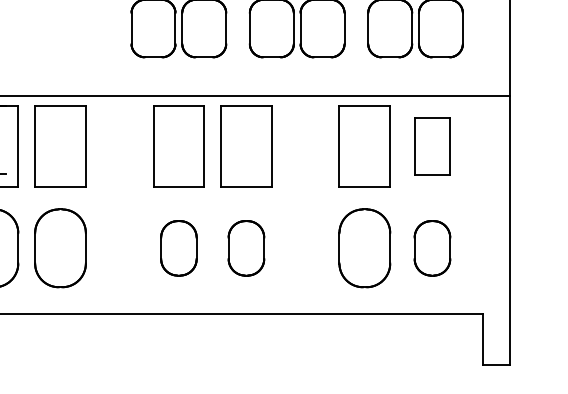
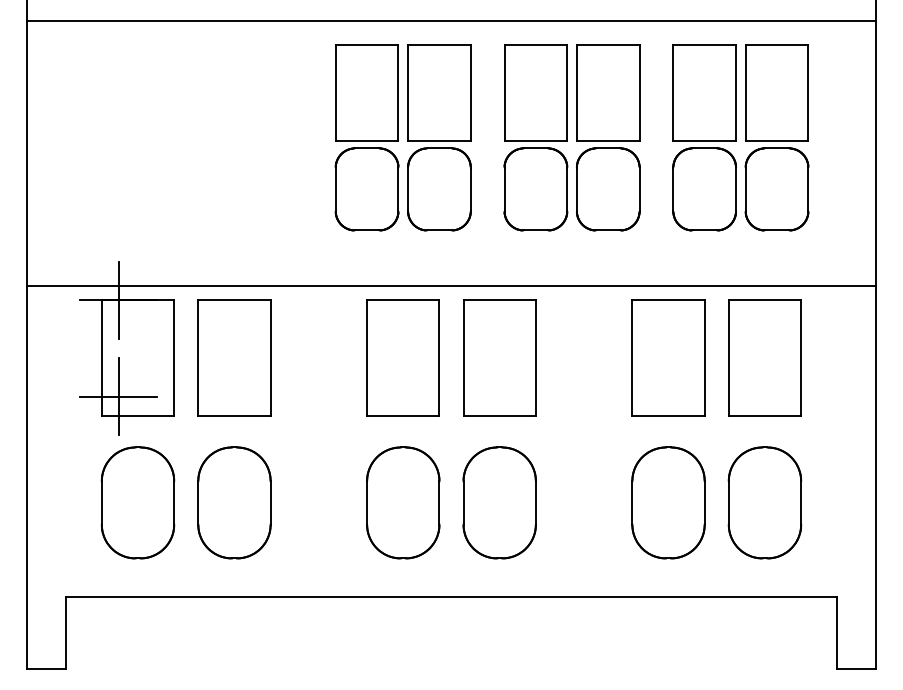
part: (432, 146) -> (764, 357), size x1.43
part: (179, 248) -> (403, 502), size x1.43
part: (246, 248) -> (499, 502), size x1.43
part: (432, 248) -> (764, 502), size x1.43

